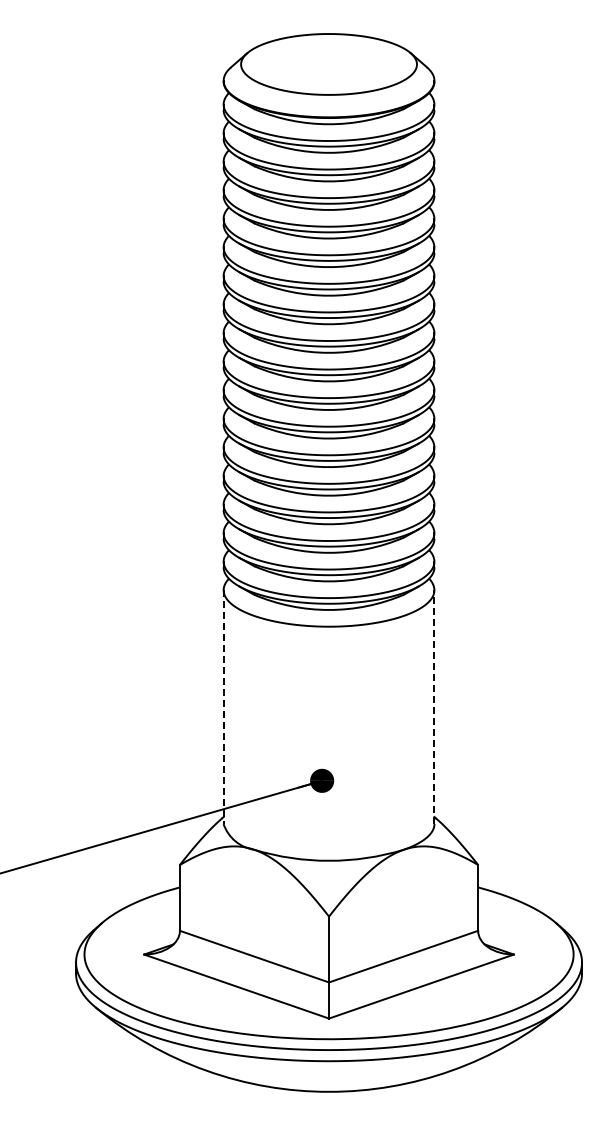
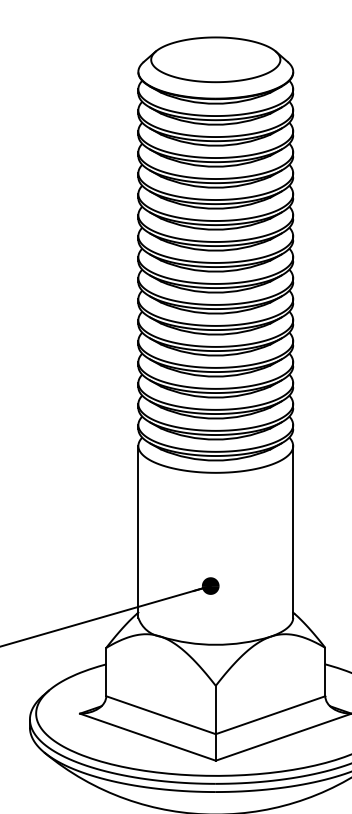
line: (223, 707) -> (138, 532), dashed -> solid
line: (434, 707) -> (293, 532), dashed -> solid

